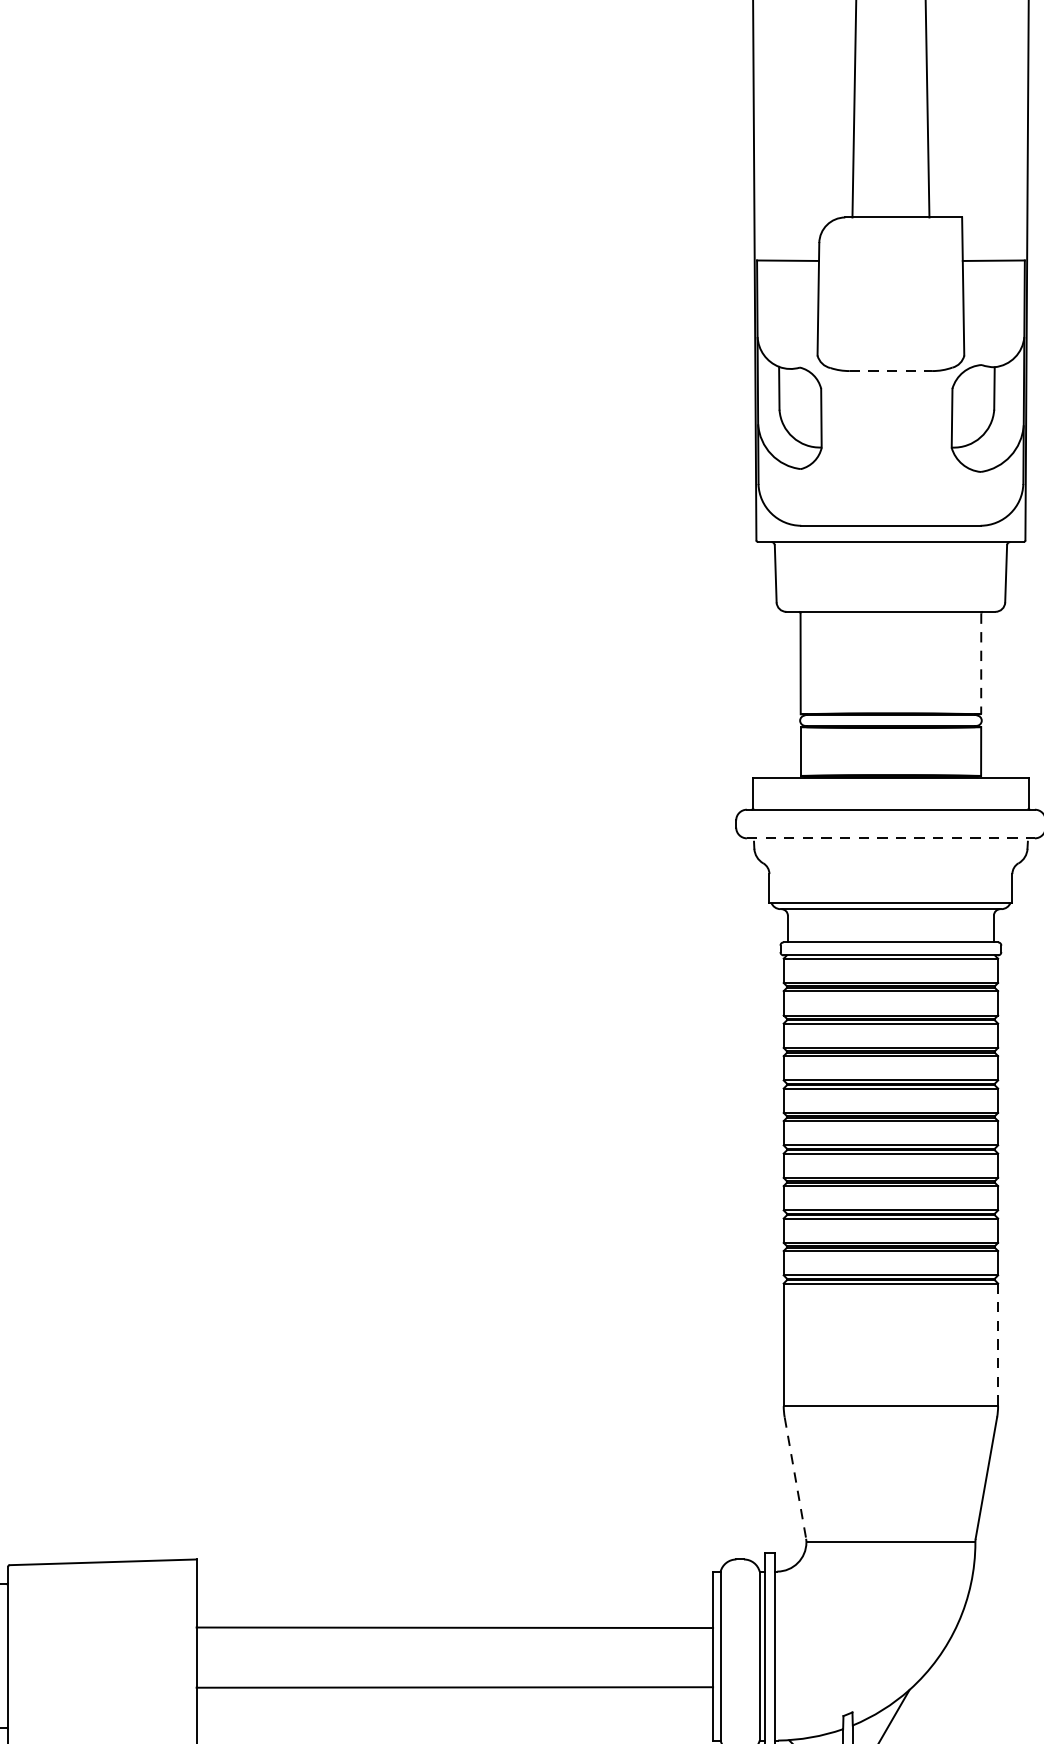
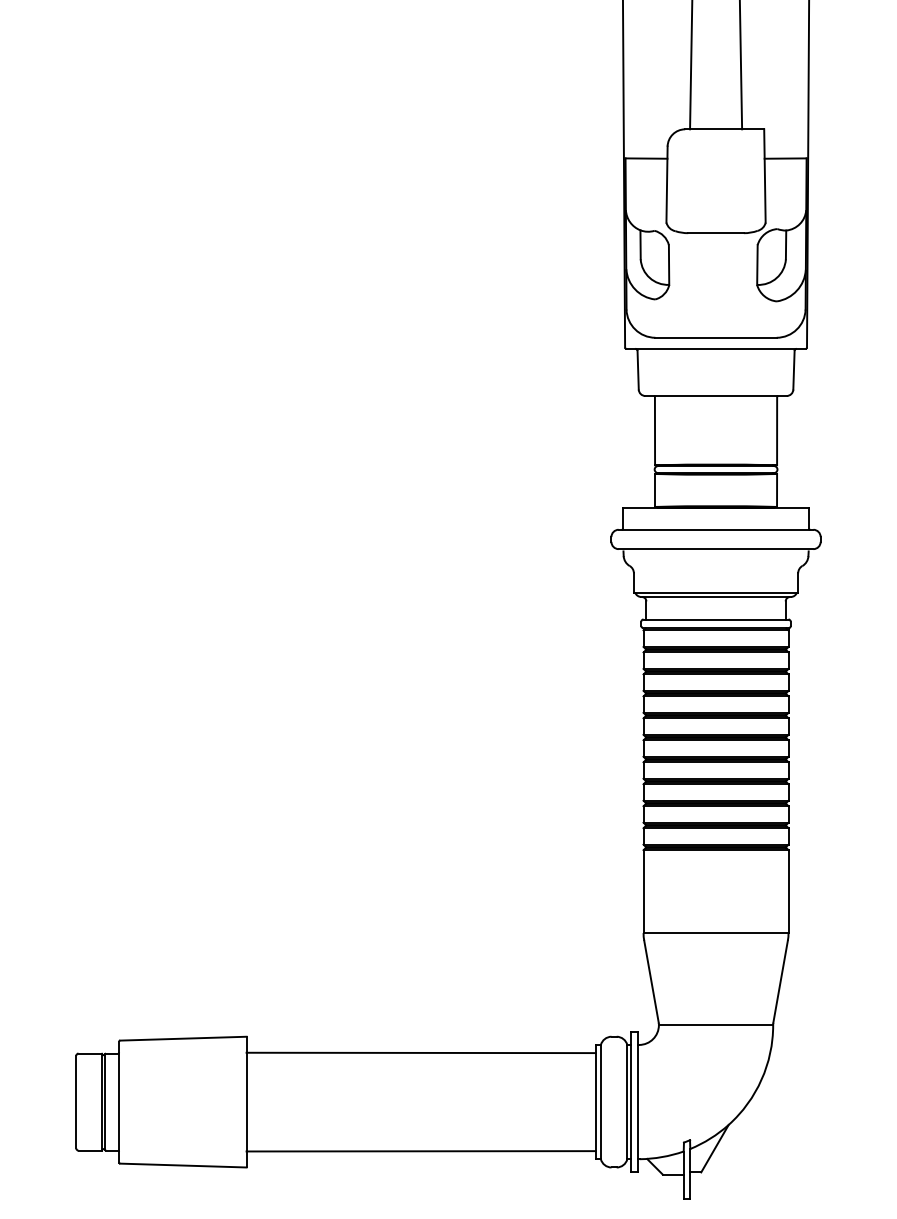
line: (891, 371) -> (716, 233), dashed -> solid
line: (981, 664) -> (777, 431), dashed -> solid
line: (891, 838) -> (716, 549), dashed -> solid
line: (998, 1346) -> (788, 892), dashed -> solid
line: (795, 1477) -> (651, 981), dashed -> solid
line: (453, 1627) -> (420, 1052), moved
line: (453, 1687) -> (420, 1151), moved

